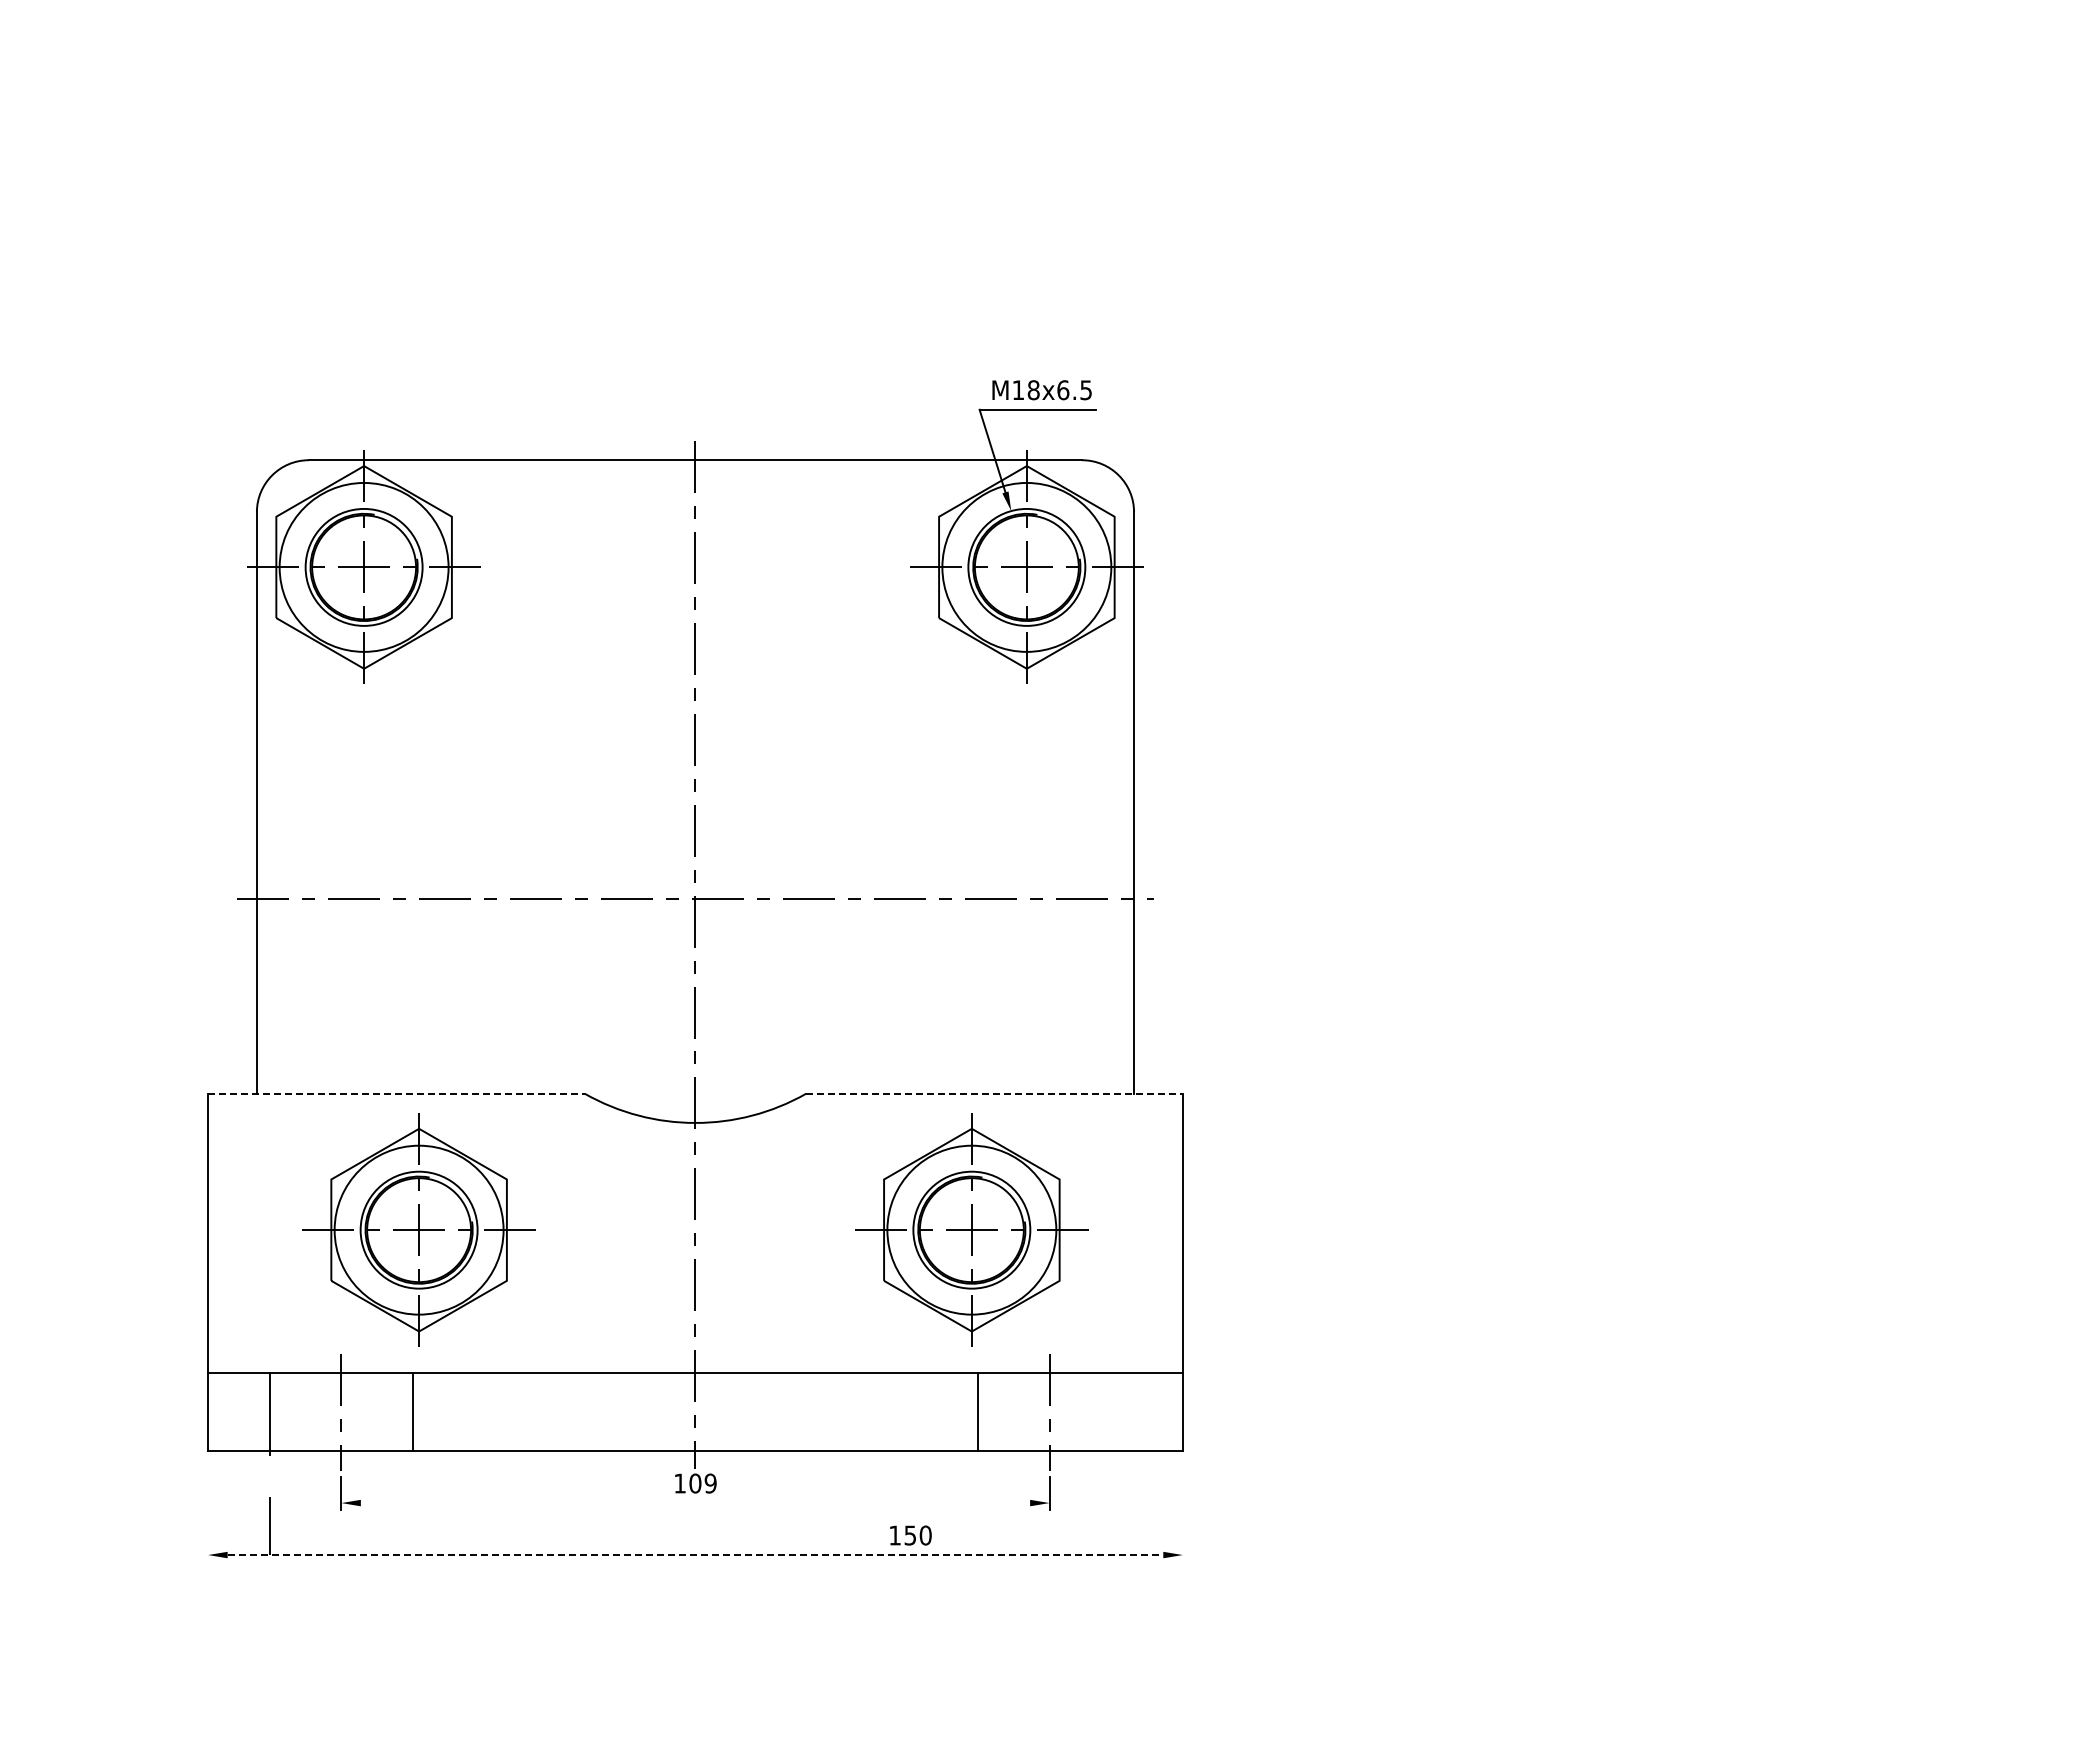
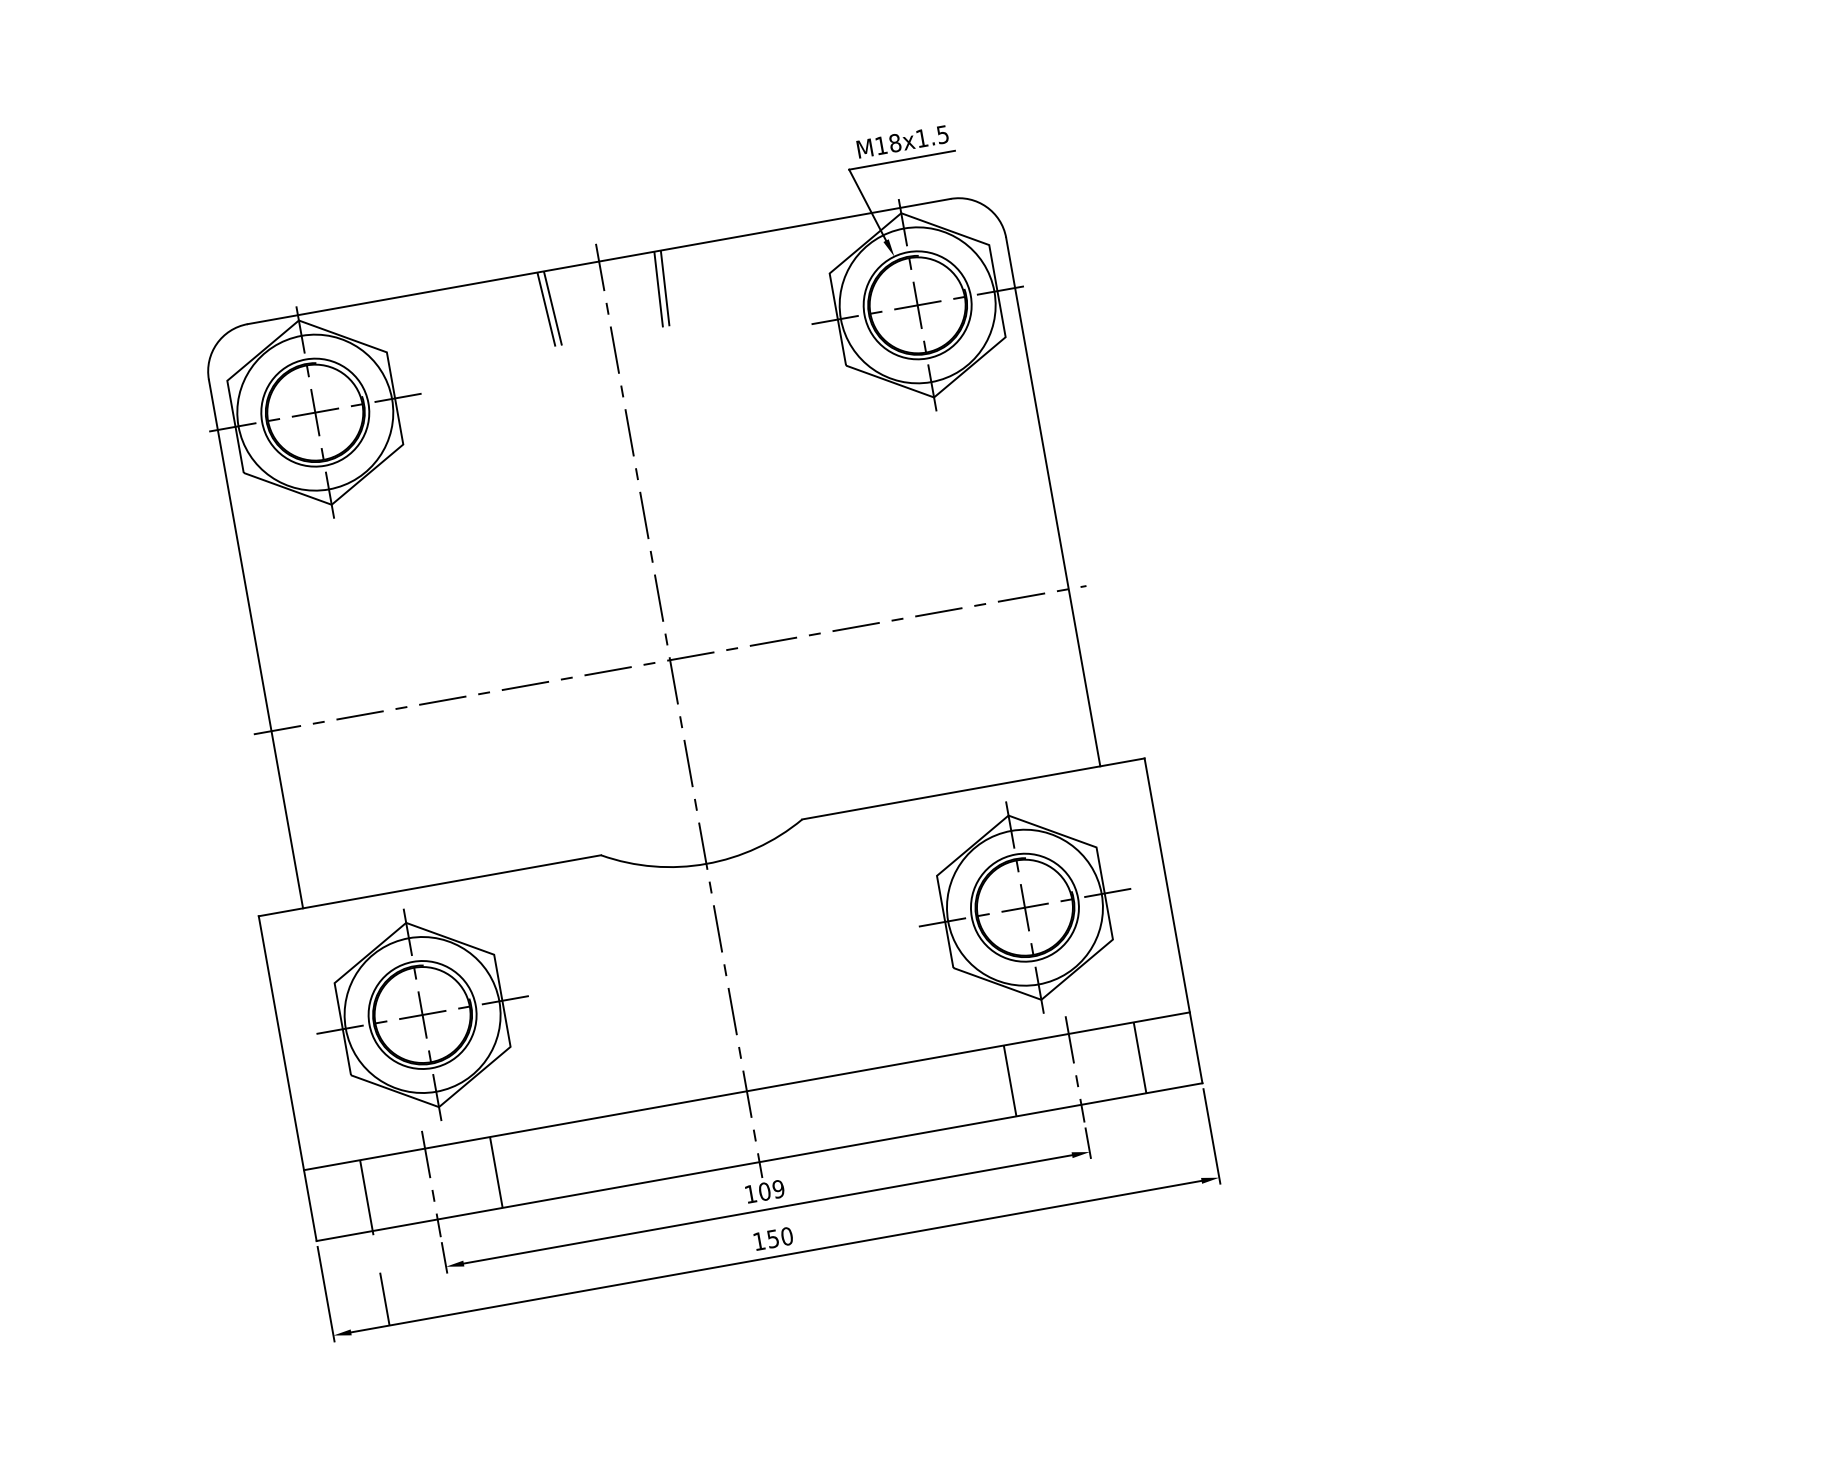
text: (1063, 390) -> (922, 138), M18x6.5 -> M18x1.5
line: (629, 501) -> (545, 309), added
line: (636, 501) -> (552, 308), added
line: (753, 501) -> (658, 289), added
line: (760, 501) -> (664, 288), added
line: (396, 1093) -> (429, 885), dashed -> solid
line: (994, 1093) -> (973, 788), dashed -> solid
part: (418, 1229) -> (421, 1014), moved
part: (971, 1229) -> (1024, 907), moved
line: (1121, 1412) -> (1140, 1058), added
line: (695, 1503) -> (768, 1209), added
line: (208, 1509) -> (326, 1294), added
line: (1182, 1509) -> (1211, 1136), added
text: (910, 1535) -> (773, 1238), moved
line: (695, 1555) -> (776, 1257), dashed -> solid

